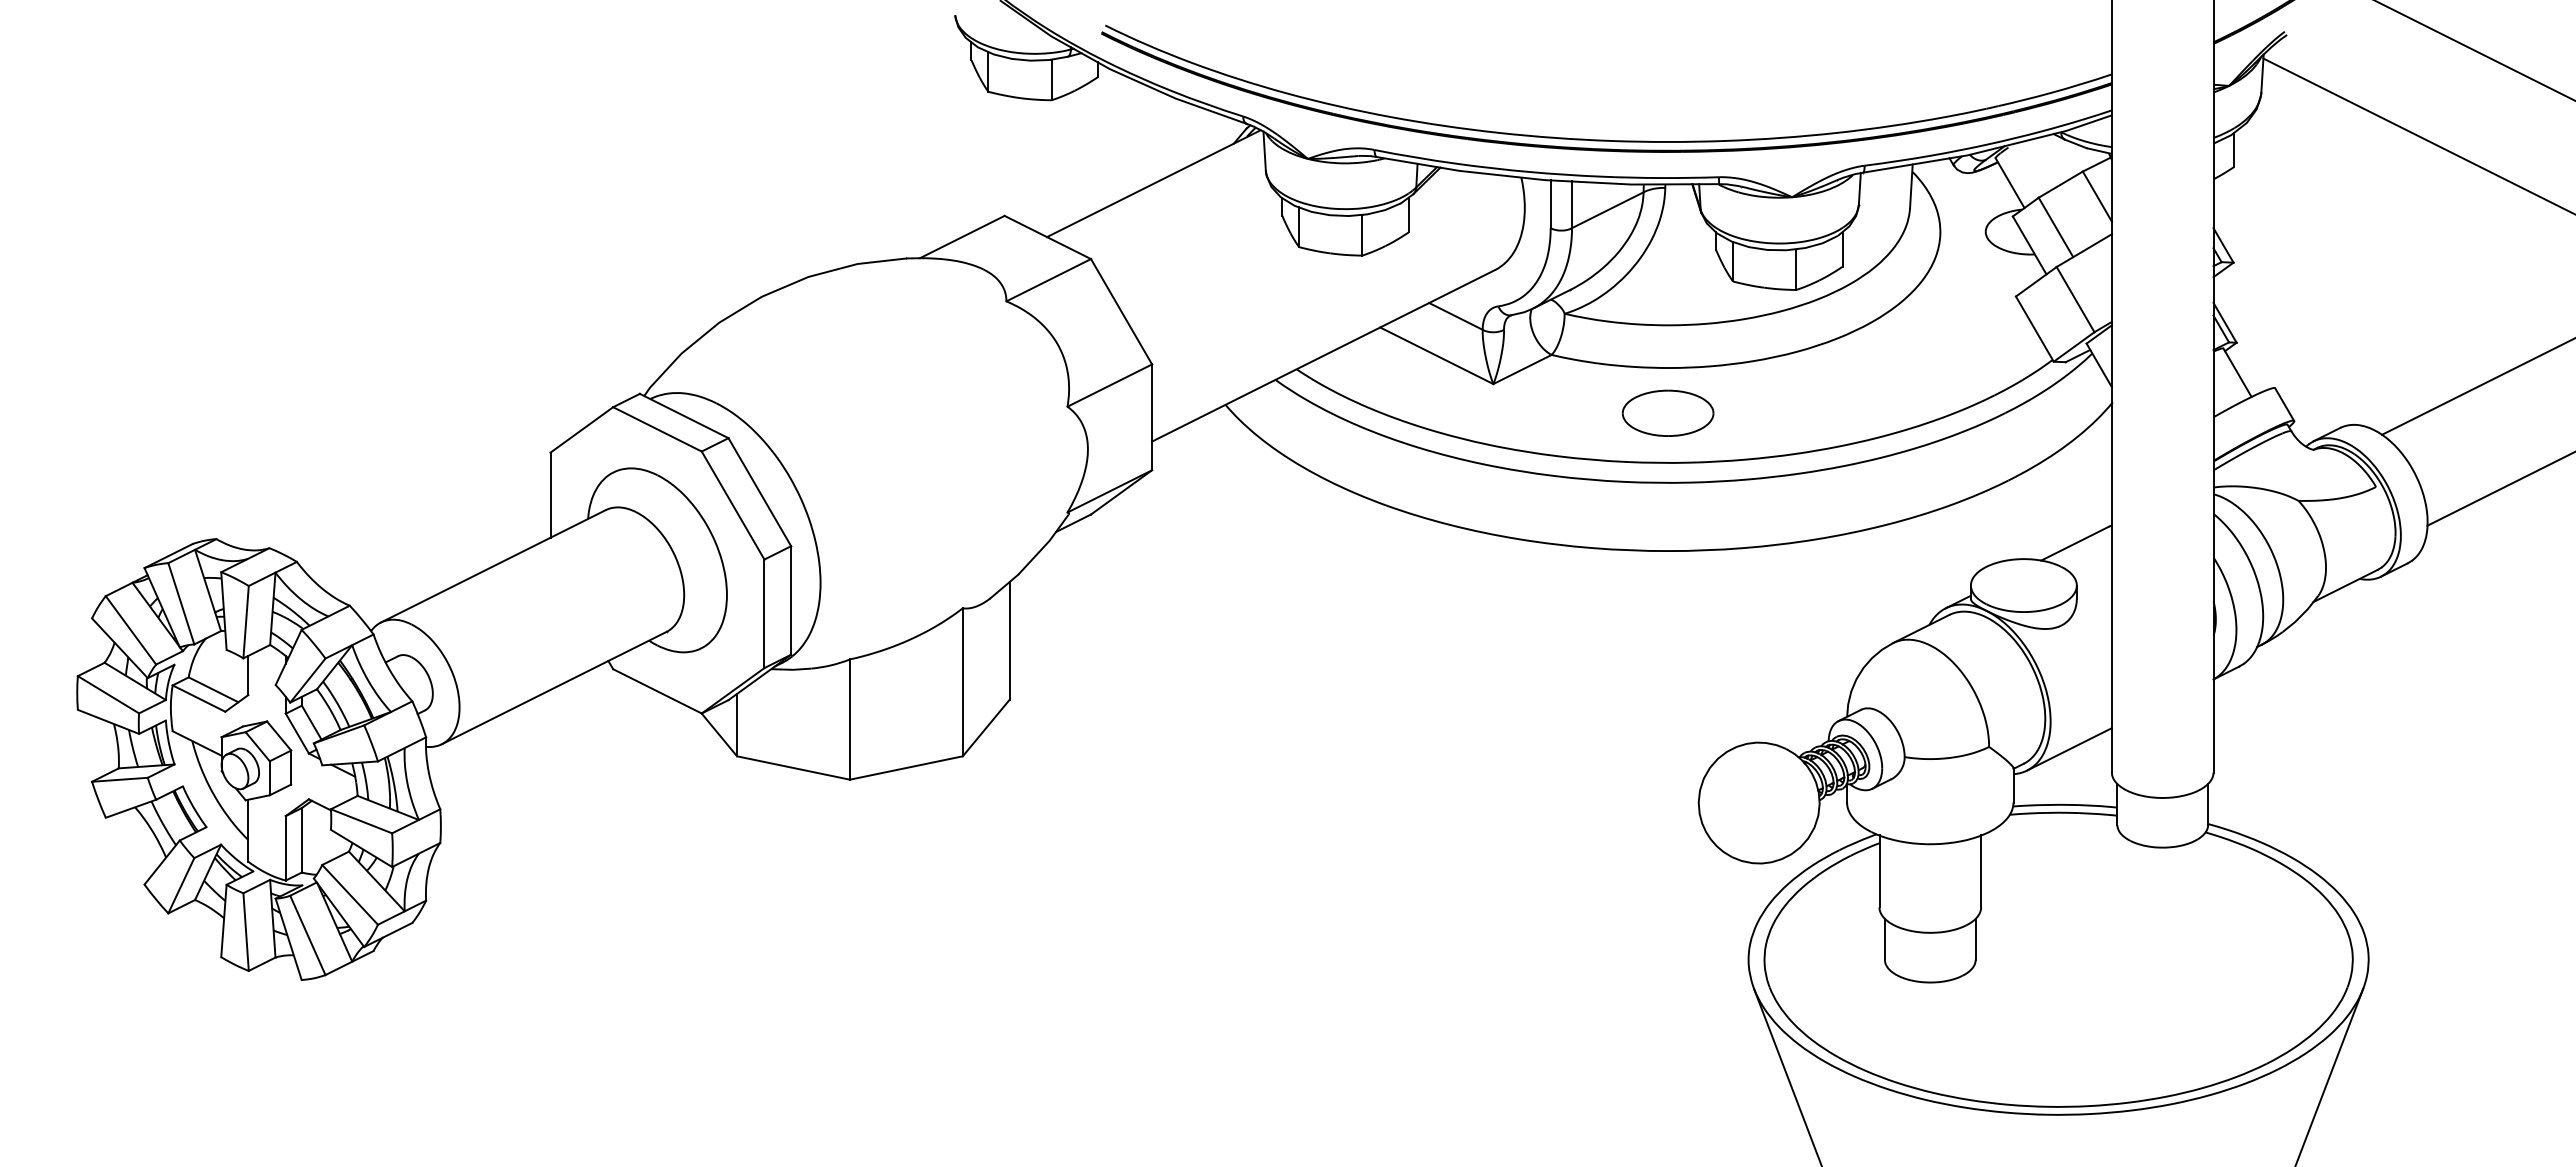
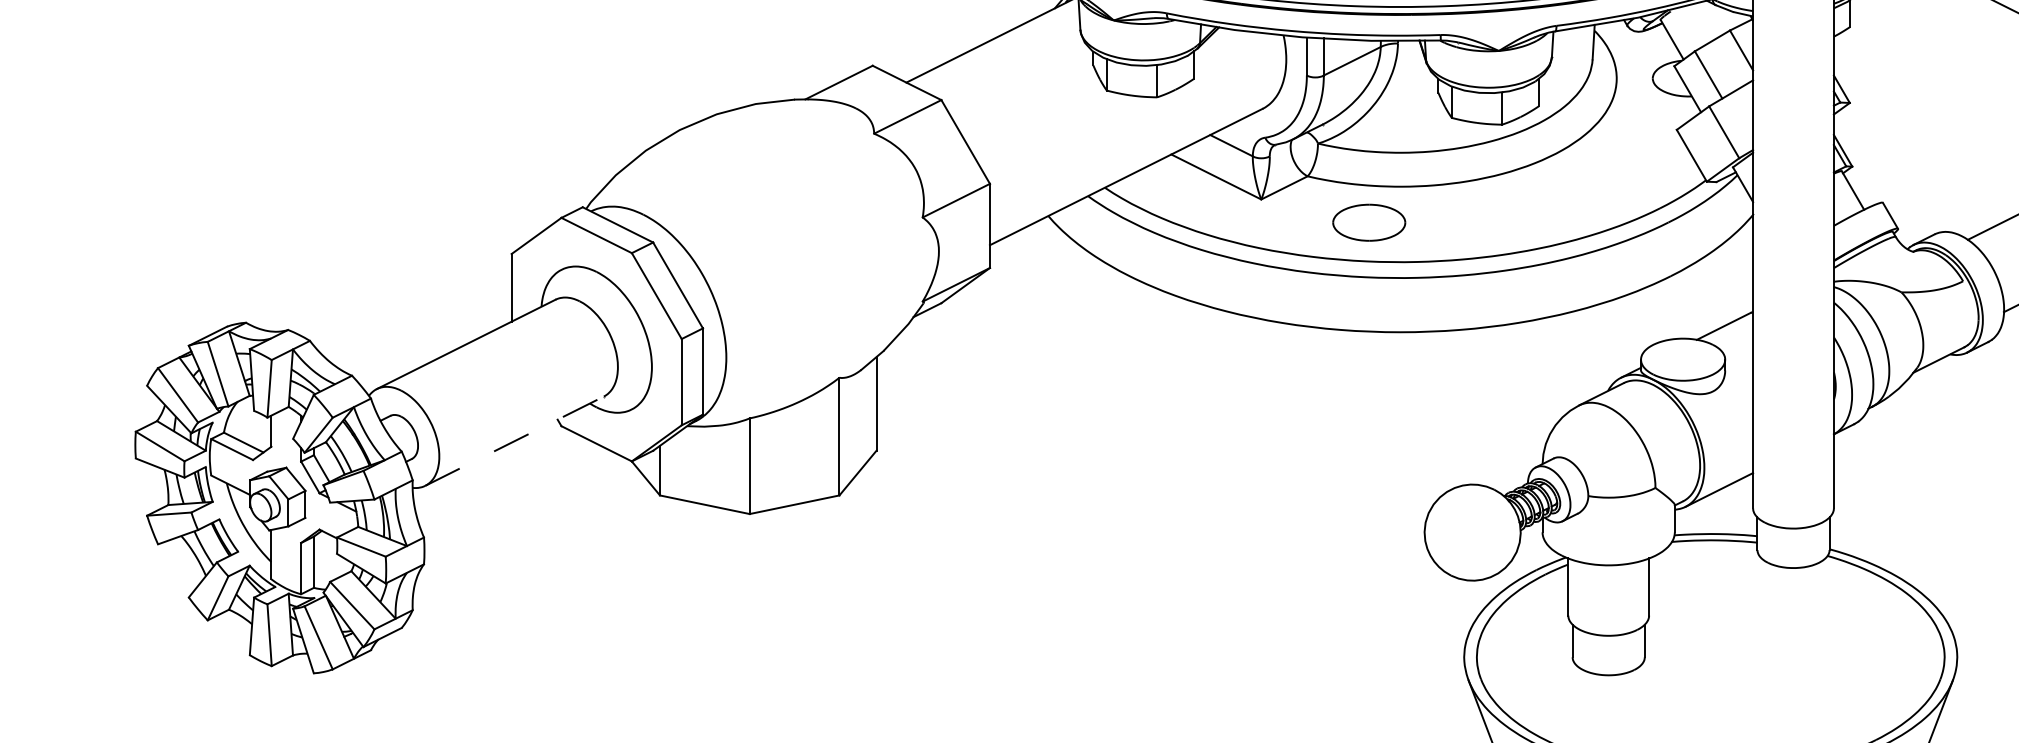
part: (1667, 412) -> (1368, 222), moved
line: (554, 688) -> (514, 441), solid -> dashed

